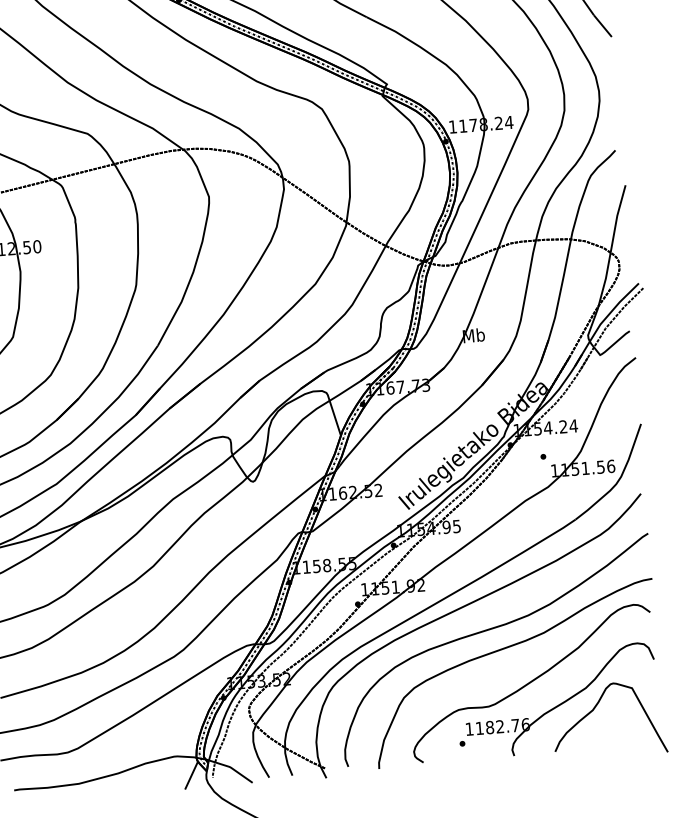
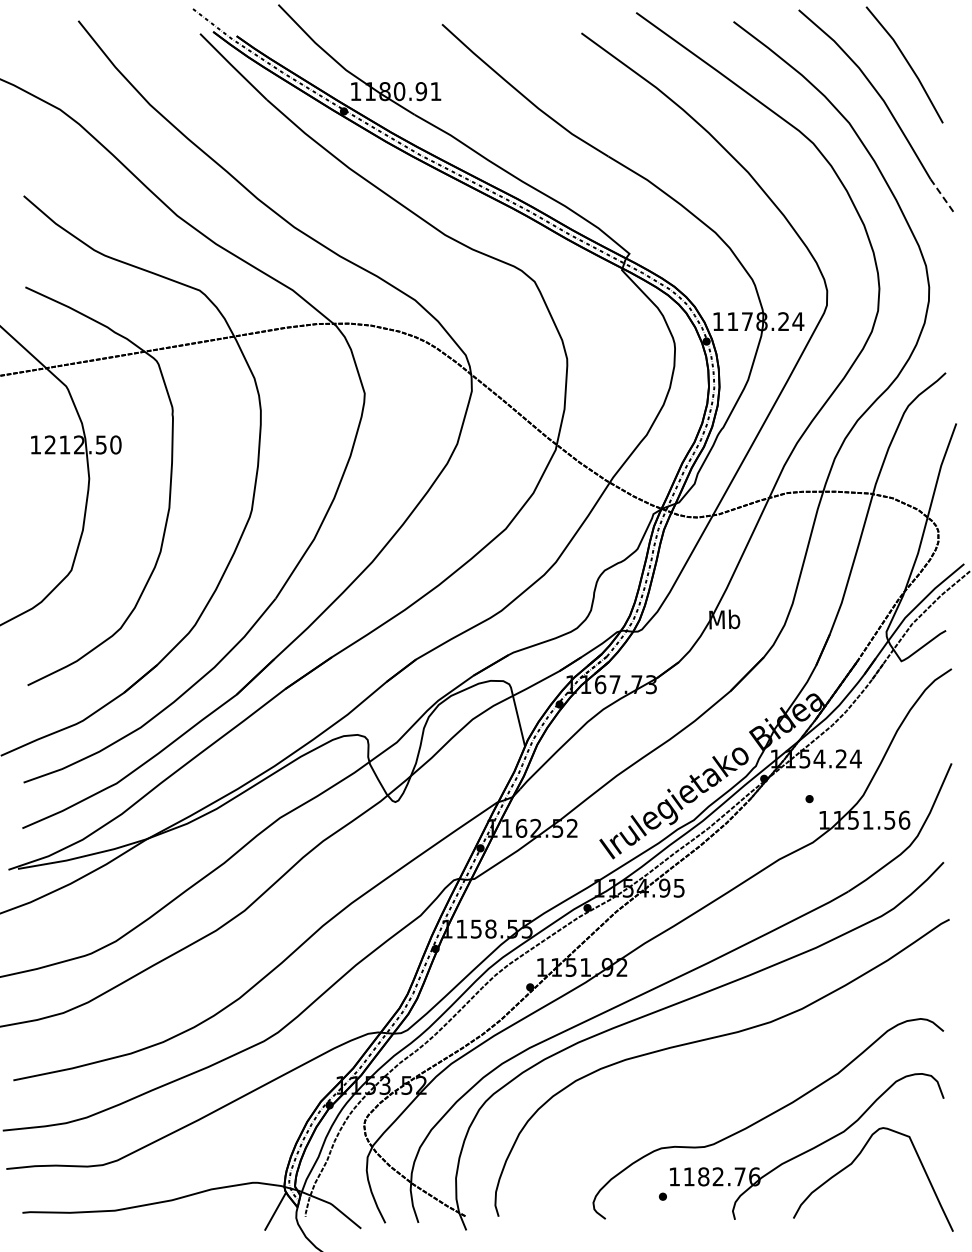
line: (602, 26) -> (941, 195), solid -> dashed
curve: (506, 648) -> (736, 1066), removed

